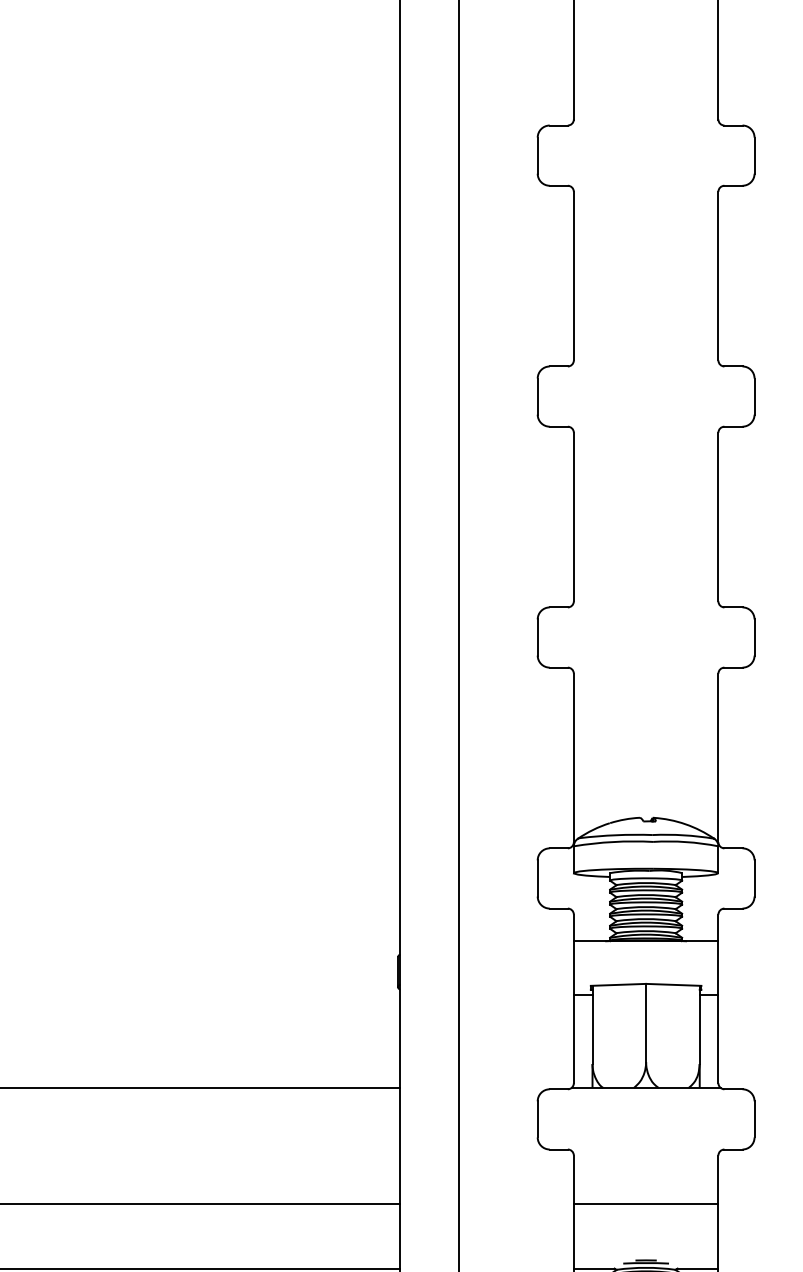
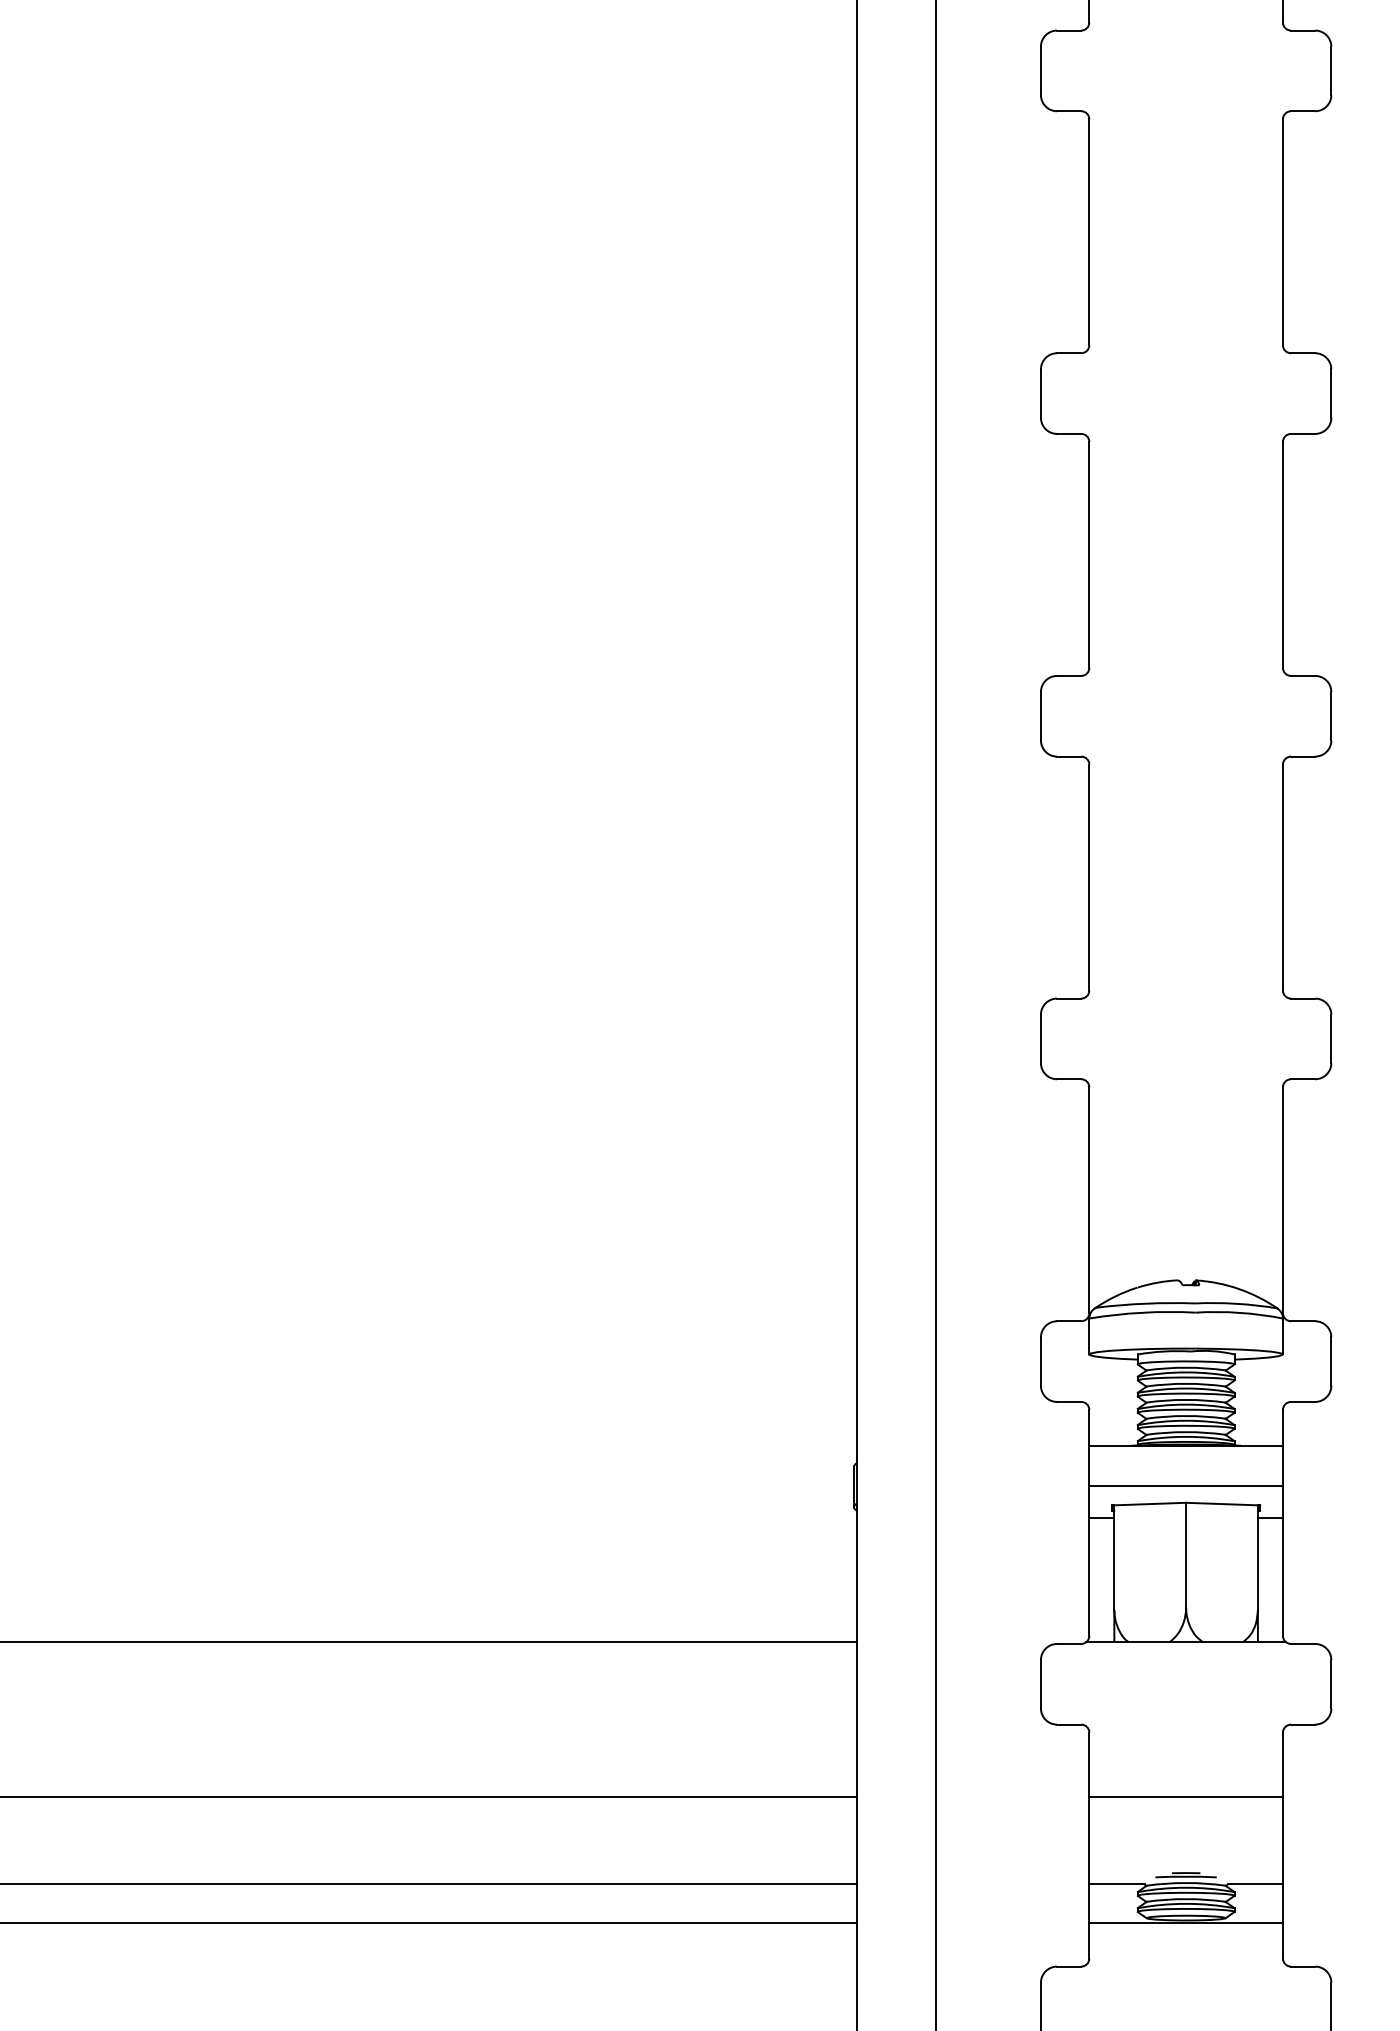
line: (645, 970) -> (1185, 1485), added

